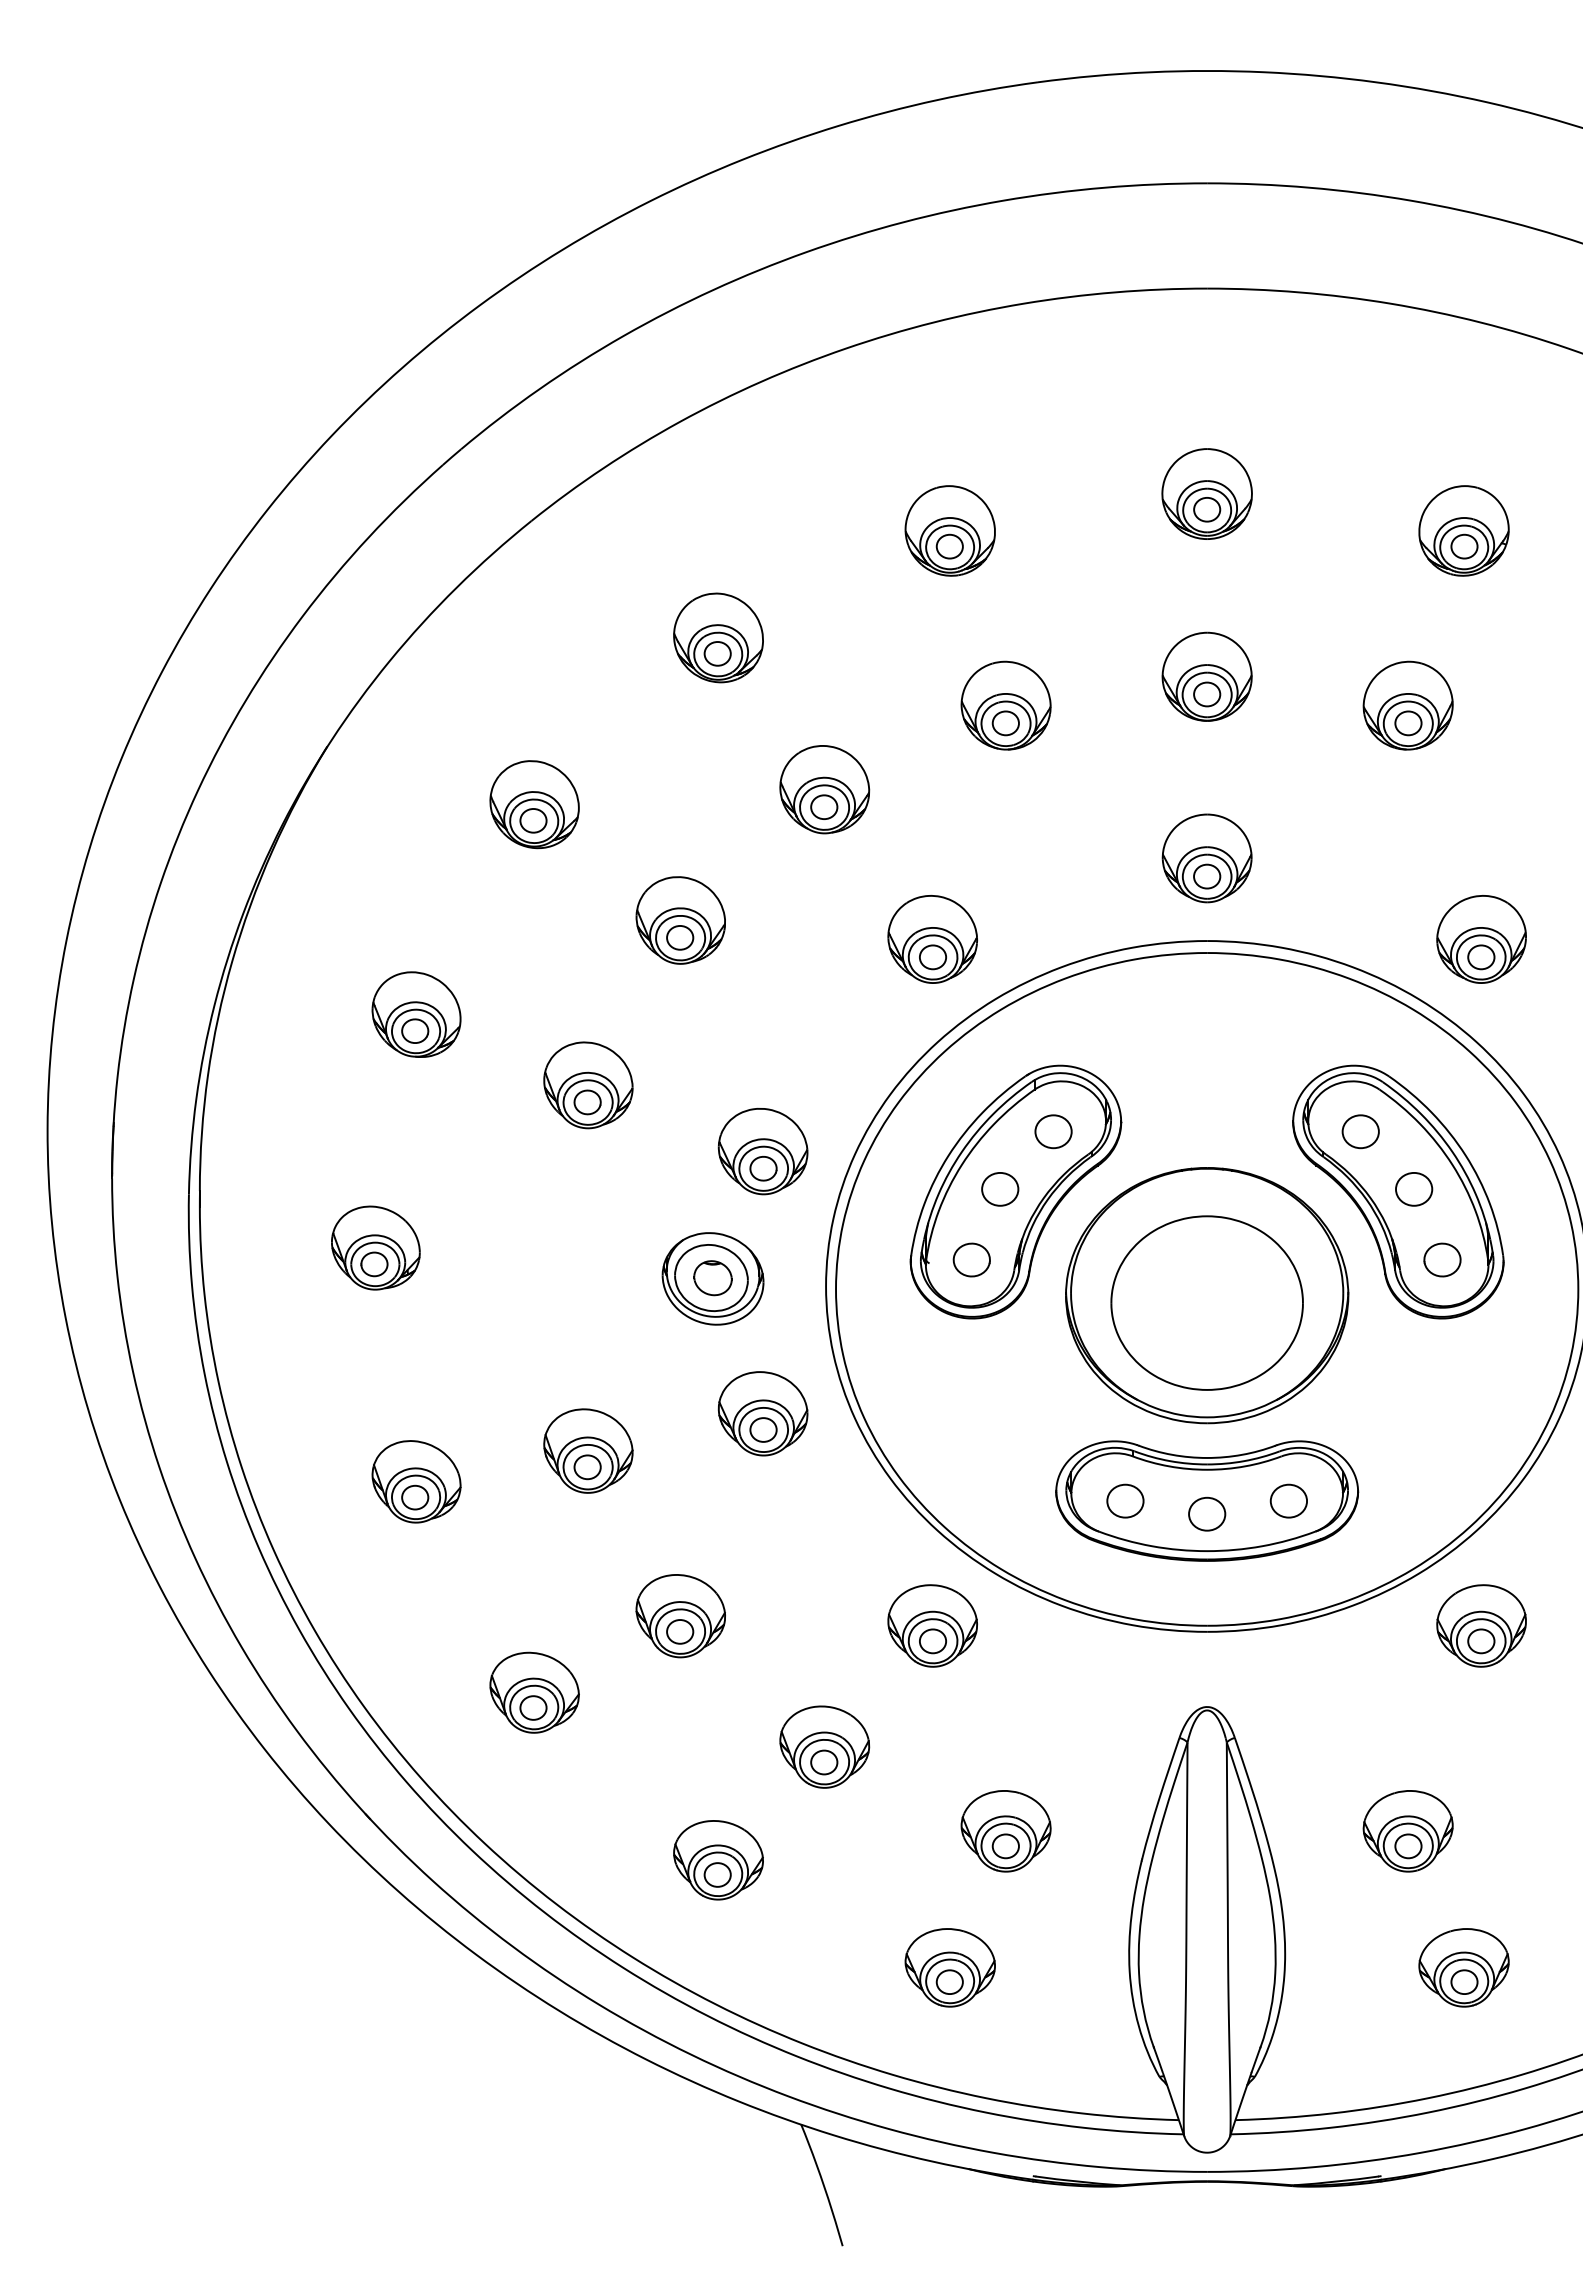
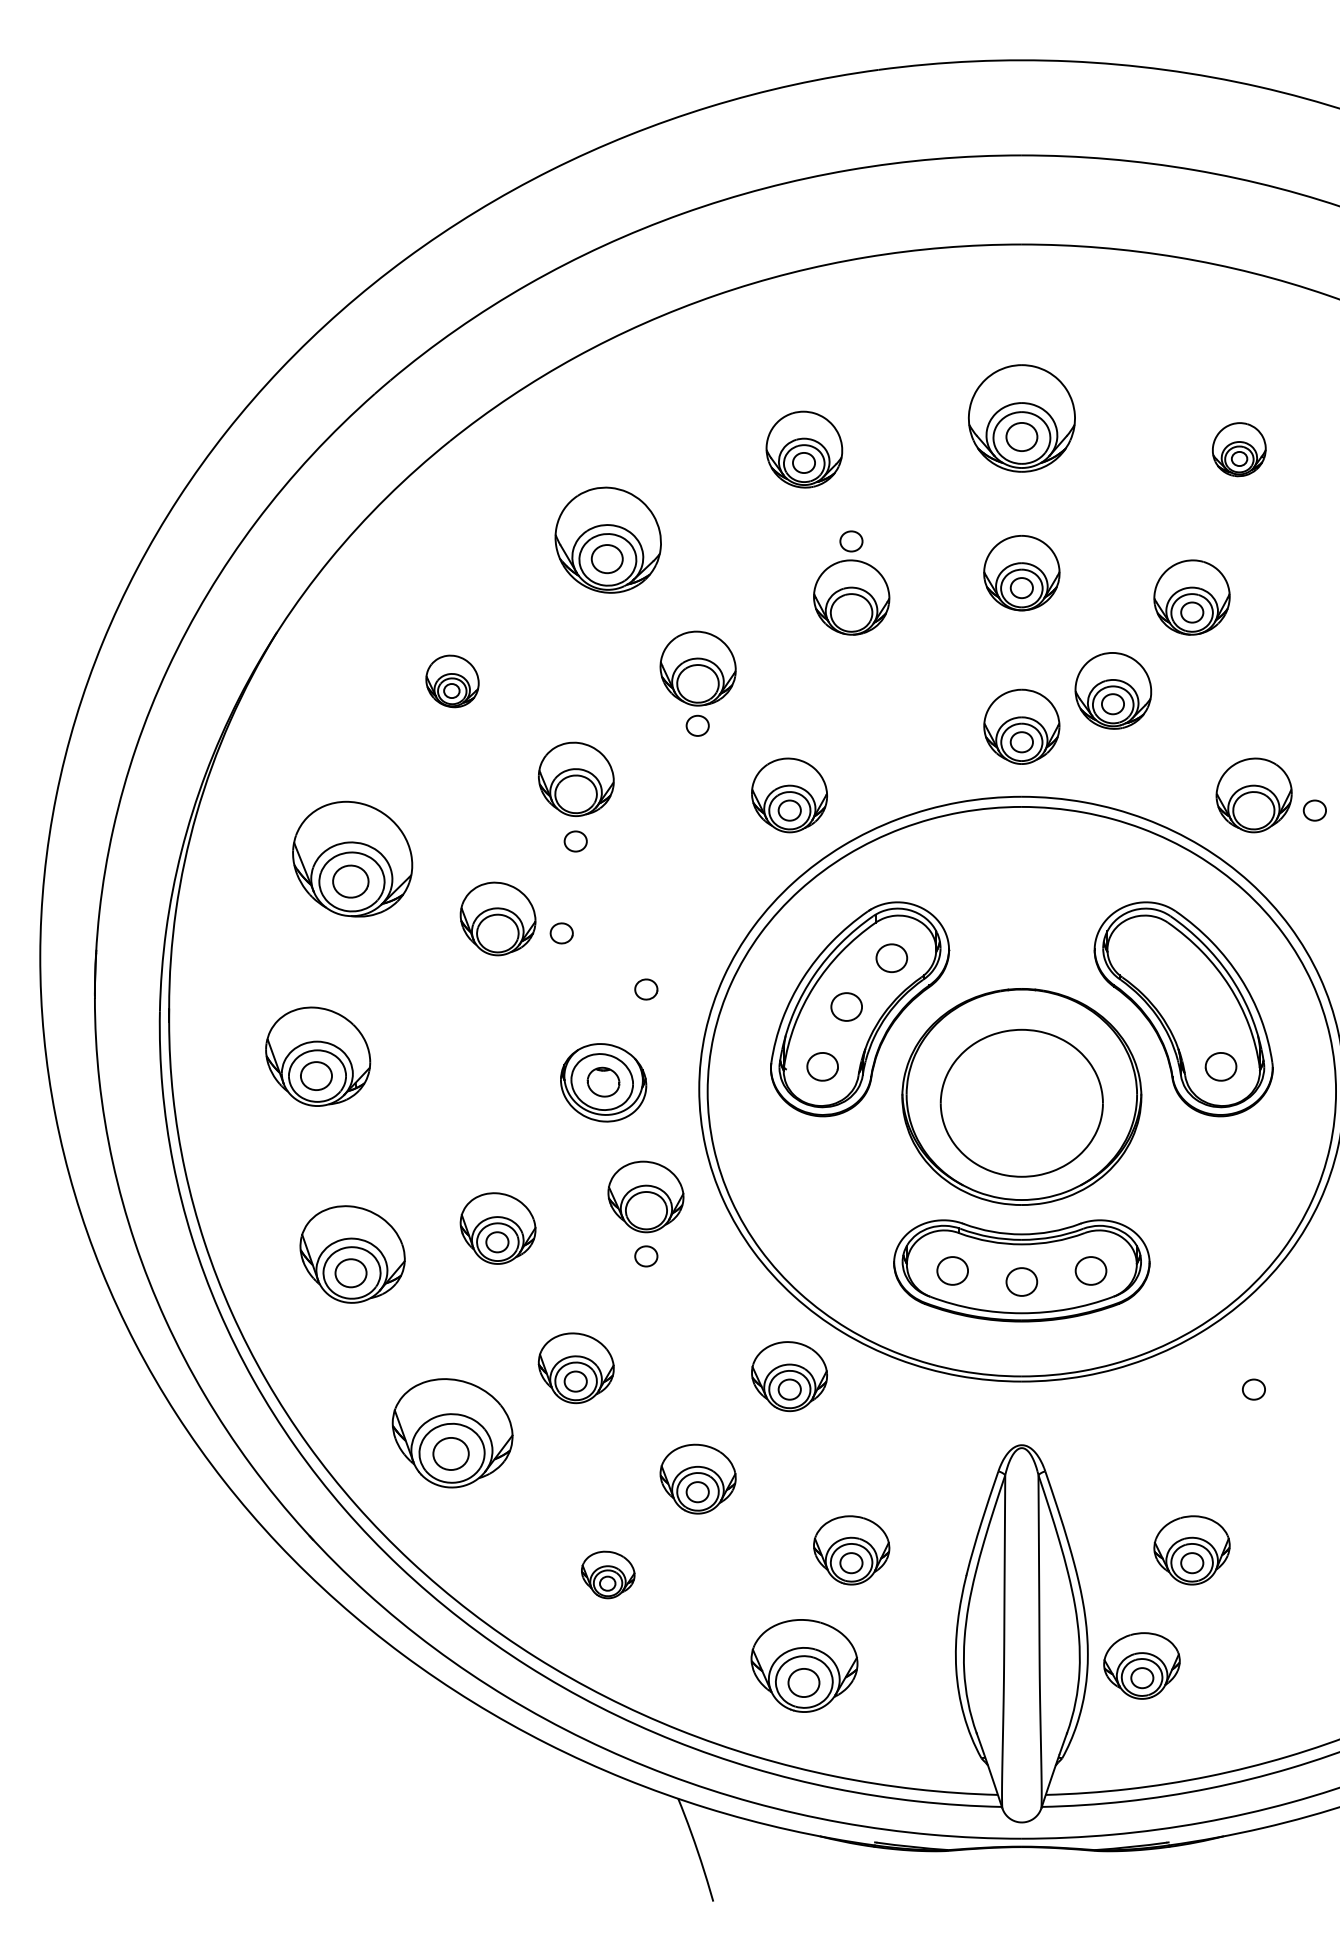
part: (1206, 493) -> (1021, 417), size x1.4
part: (1463, 530) -> (1238, 449), size x0.7
part: (718, 637) -> (608, 539), size x1.4
part: (1005, 723) -> (851, 541), moved
part: (534, 804) -> (452, 681), size x0.7
part: (824, 806) -> (697, 725), moved
part: (1314, 815) -> (1112, 690), added
part: (680, 937) -> (576, 841), moved
part: (1481, 957) -> (1315, 810), moved
part: (416, 1014) -> (352, 858), size x1.6
part: (587, 1102) -> (561, 933), moved
part: (1360, 1131) -> (1151, 958), removed
part: (762, 1151) -> (645, 974), removed
part: (1414, 1189) -> (1197, 1007), removed
part: (375, 1247) -> (317, 1056), size x1.4
part: (763, 1429) -> (646, 1256), moved
part: (416, 1481) -> (352, 1254), size x1.4
part: (1481, 1625) -> (1254, 1376), removed
part: (534, 1692) -> (452, 1432), size x1.6
part: (718, 1860) -> (608, 1575), size x0.7
part: (949, 1967) -> (803, 1665), size x1.4
part: (1463, 1967) -> (1141, 1665), moved

